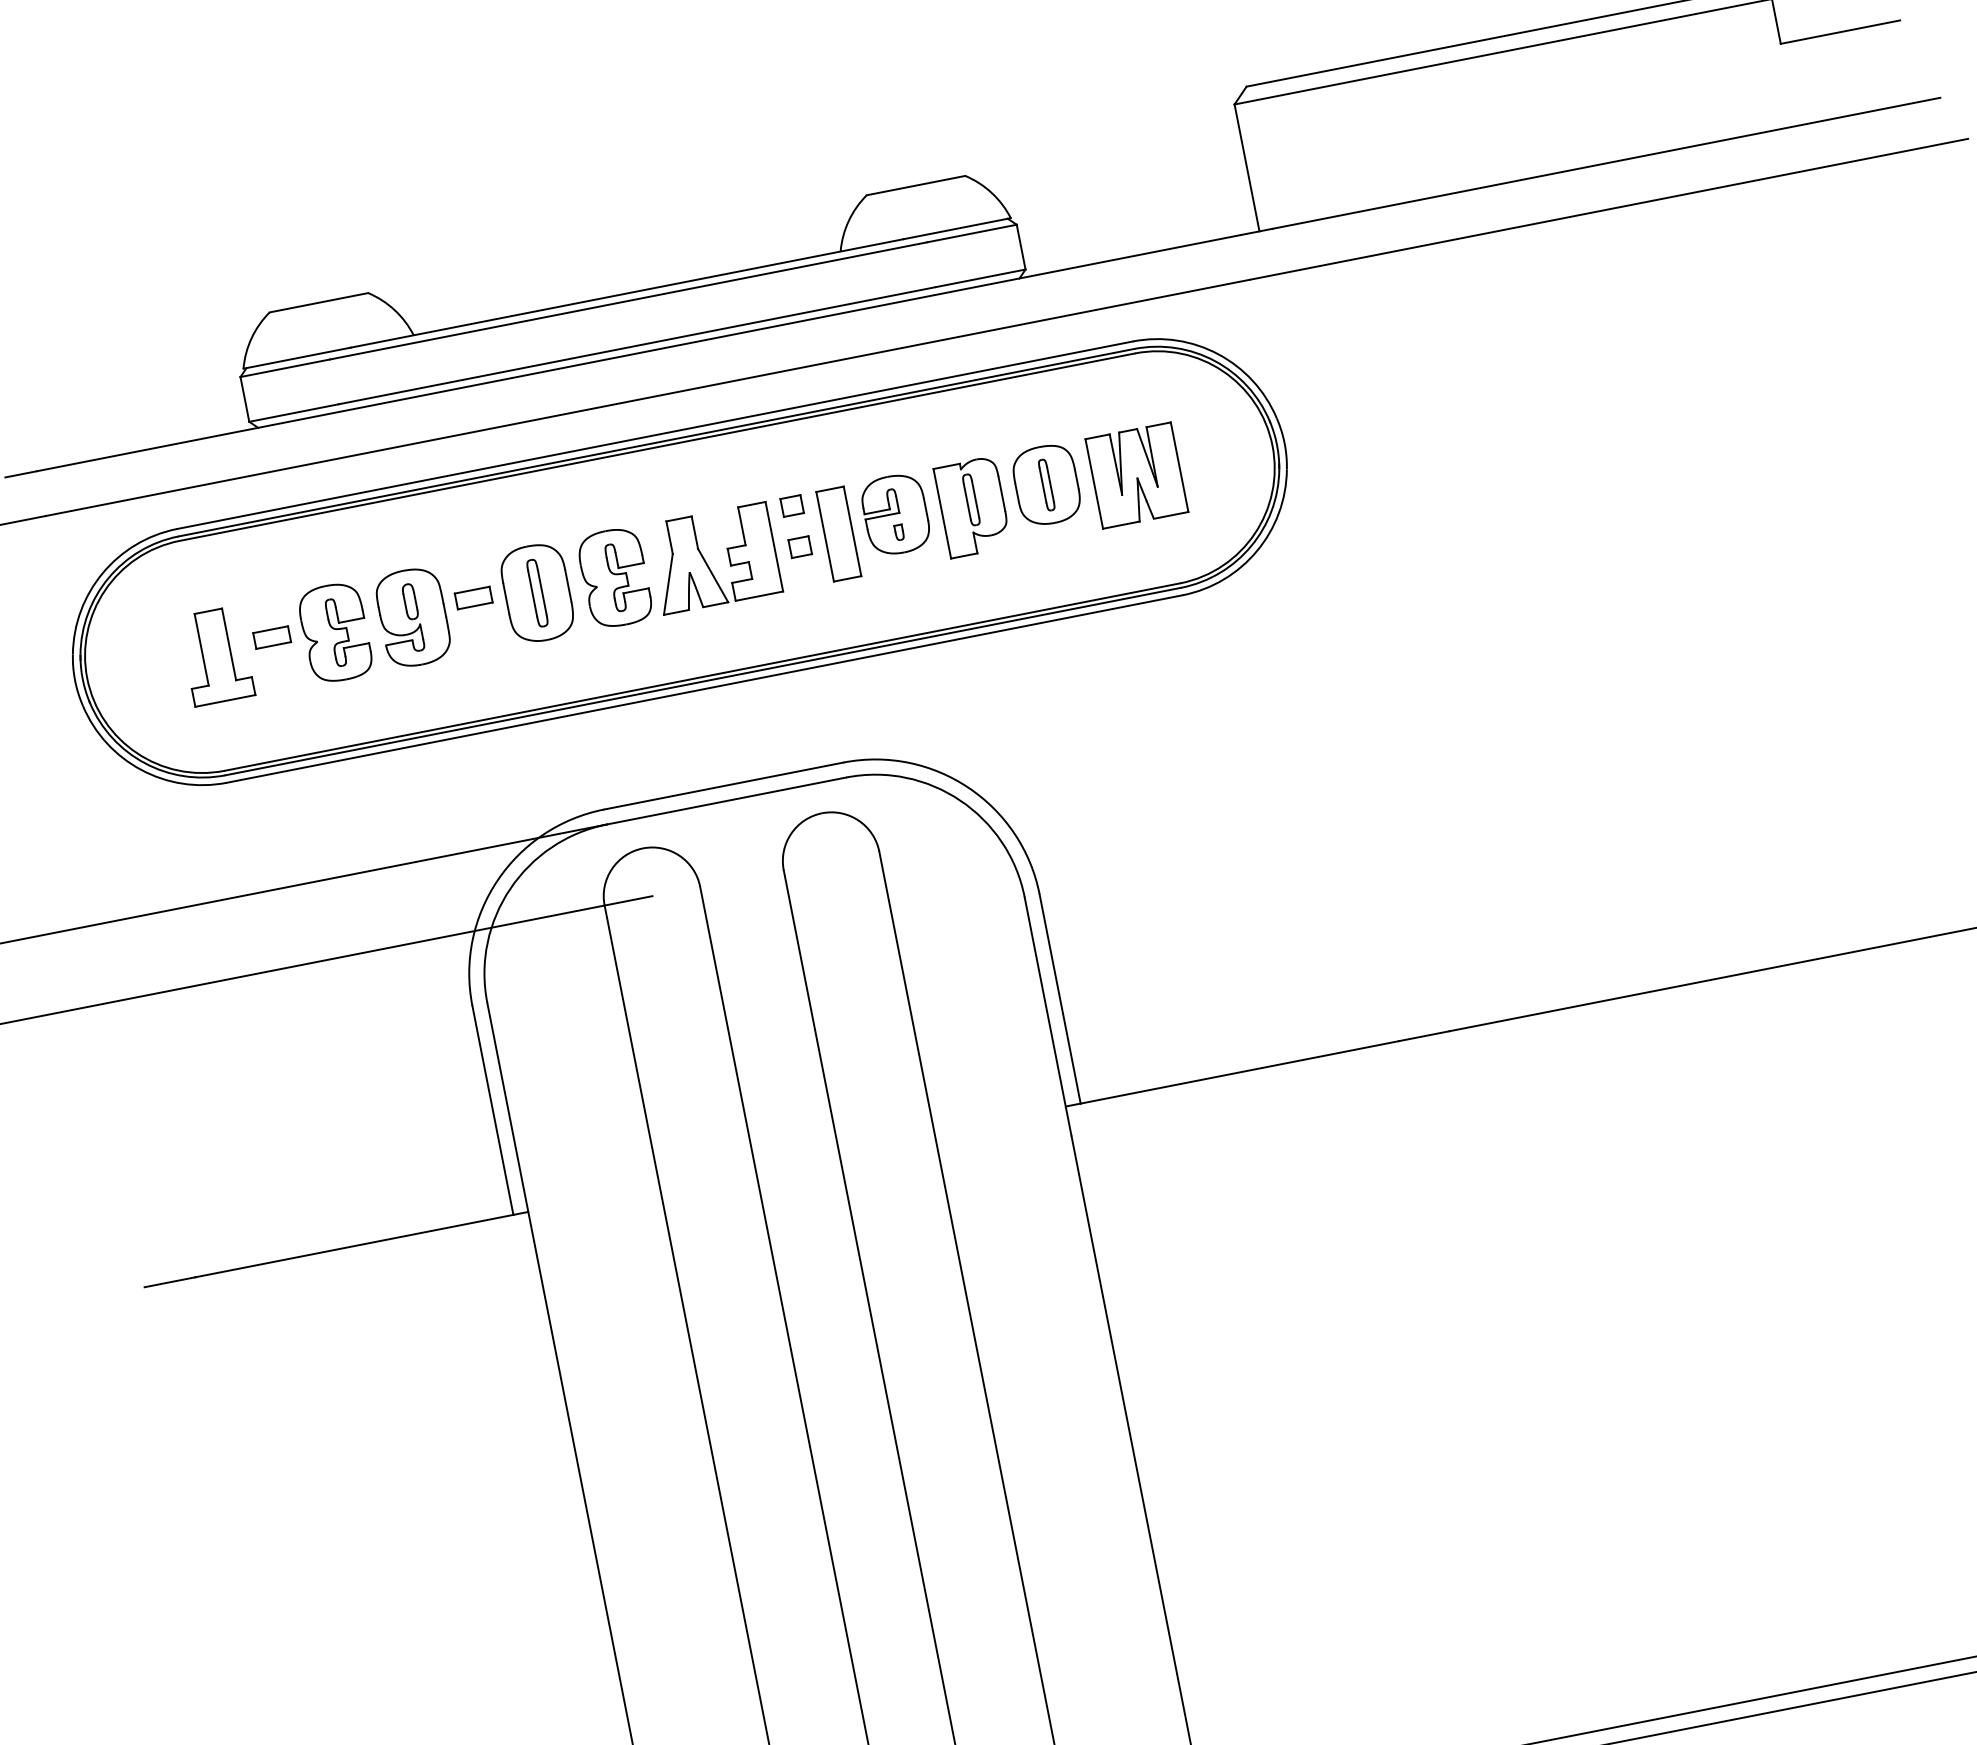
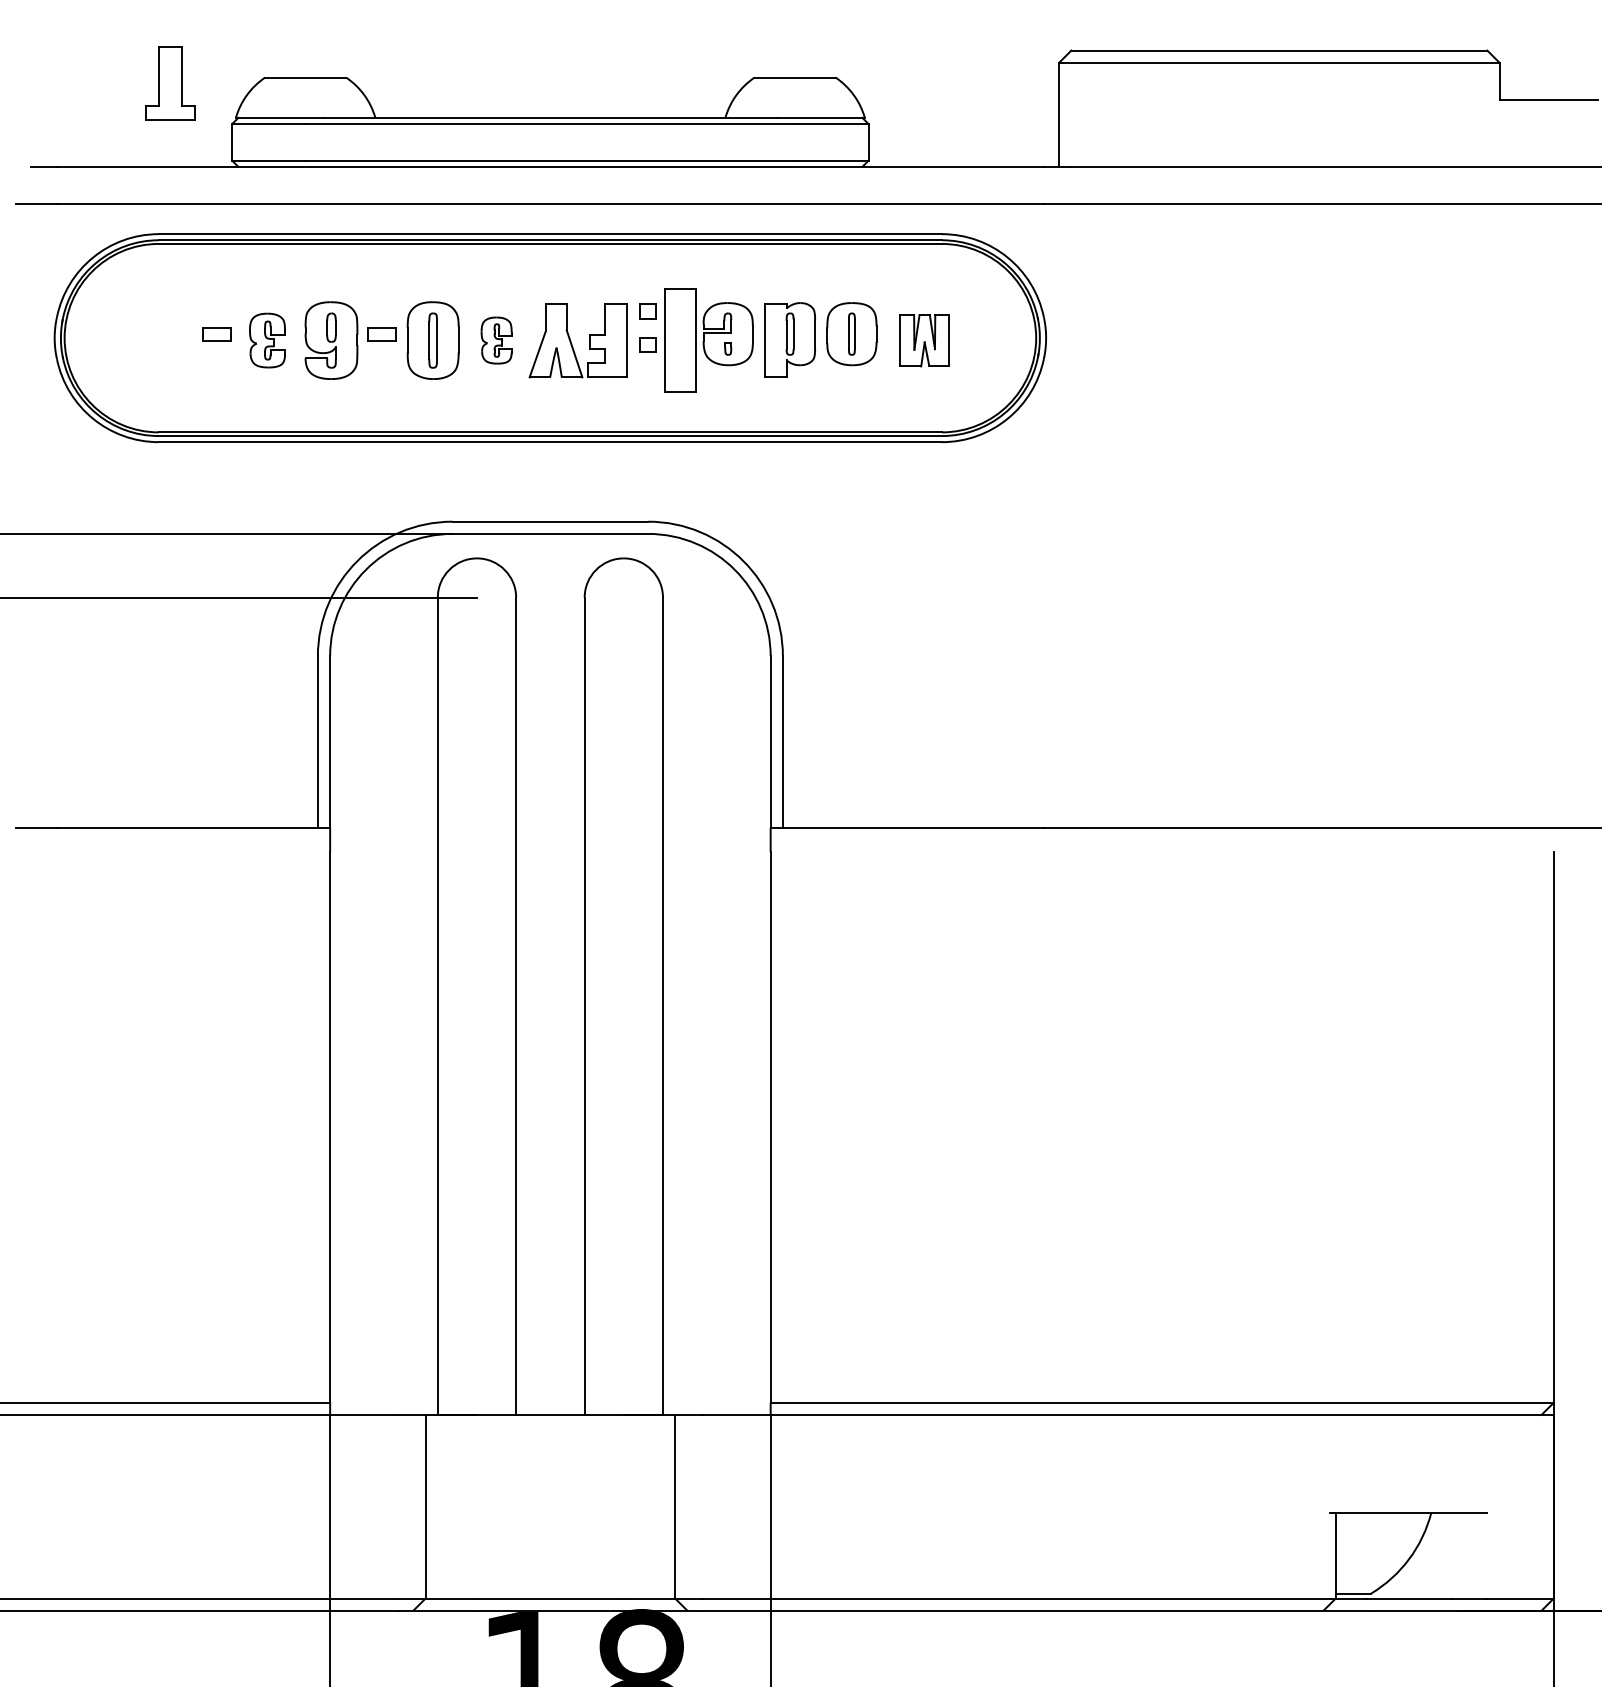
part: (1136, 475) -> (924, 340), size x0.7
part: (837, 534) -> (679, 340), size x1.4
part: (614, 577) -> (496, 340), size x0.6
part: (335, 632) -> (267, 340), size x0.7
part: (216, 655) -> (170, 83), moved

